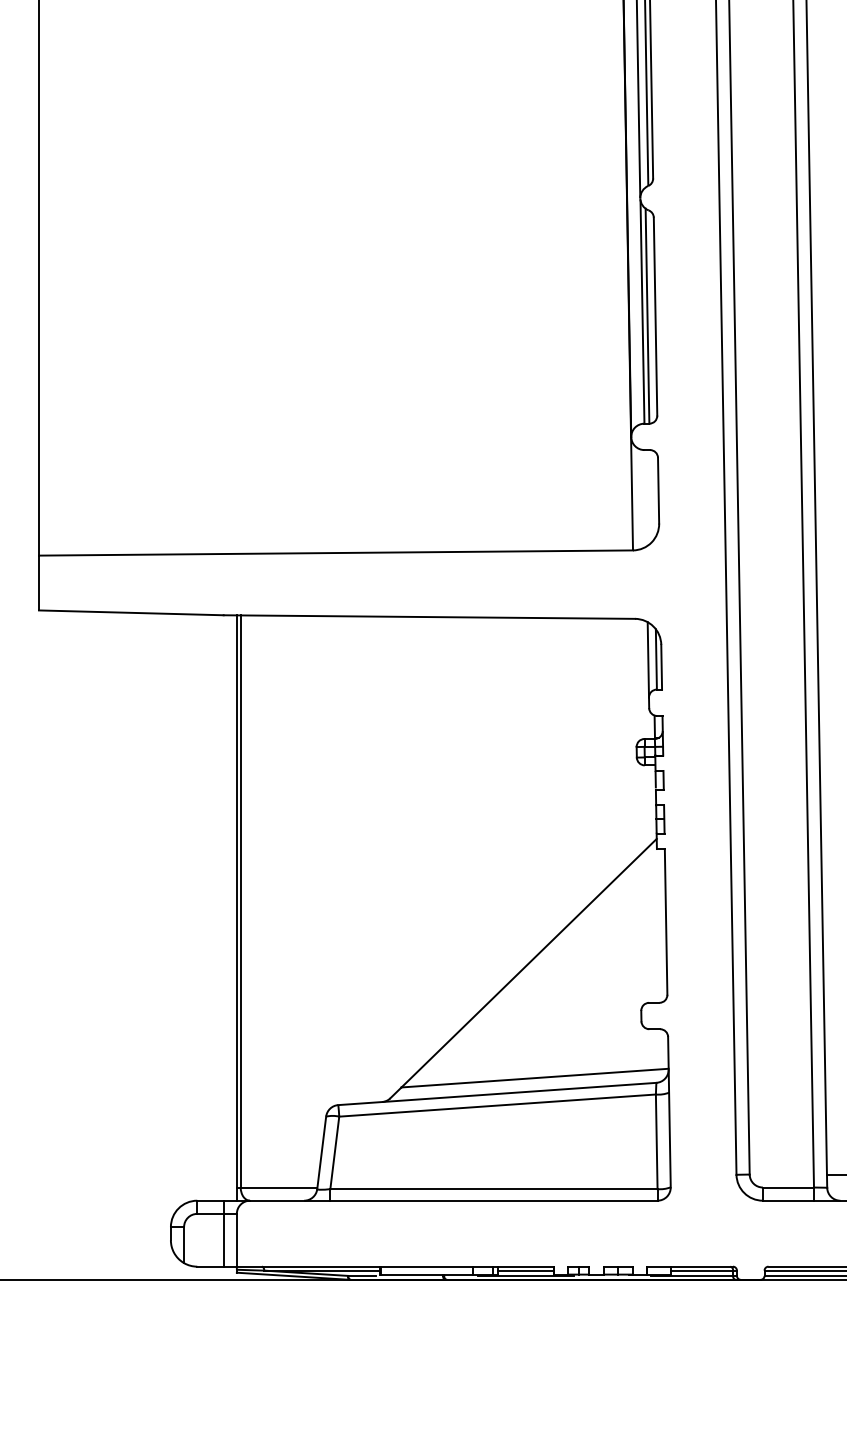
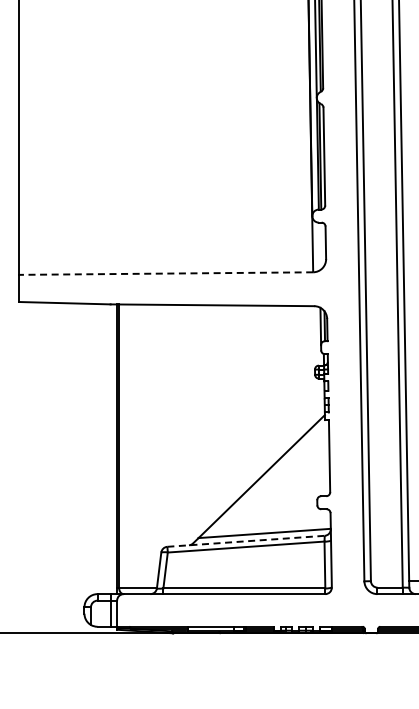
line: (336, 552) -> (166, 273), solid -> dashed
line: (498, 1094) -> (246, 541), solid -> dashed

